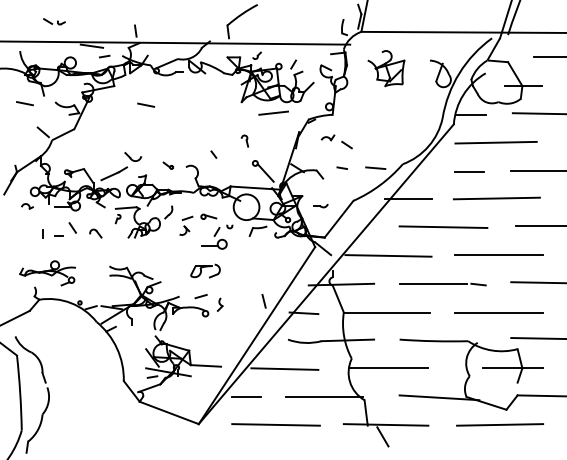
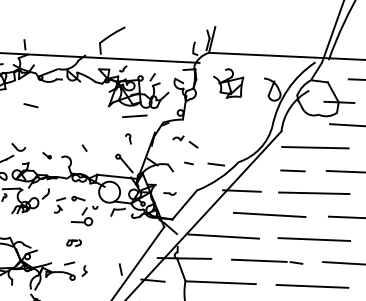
line: (471, 114) -> (296, 123), removed
part: (245, 140) -> (128, 138), moved
part: (205, 270) -> (74, 242), size x0.6

